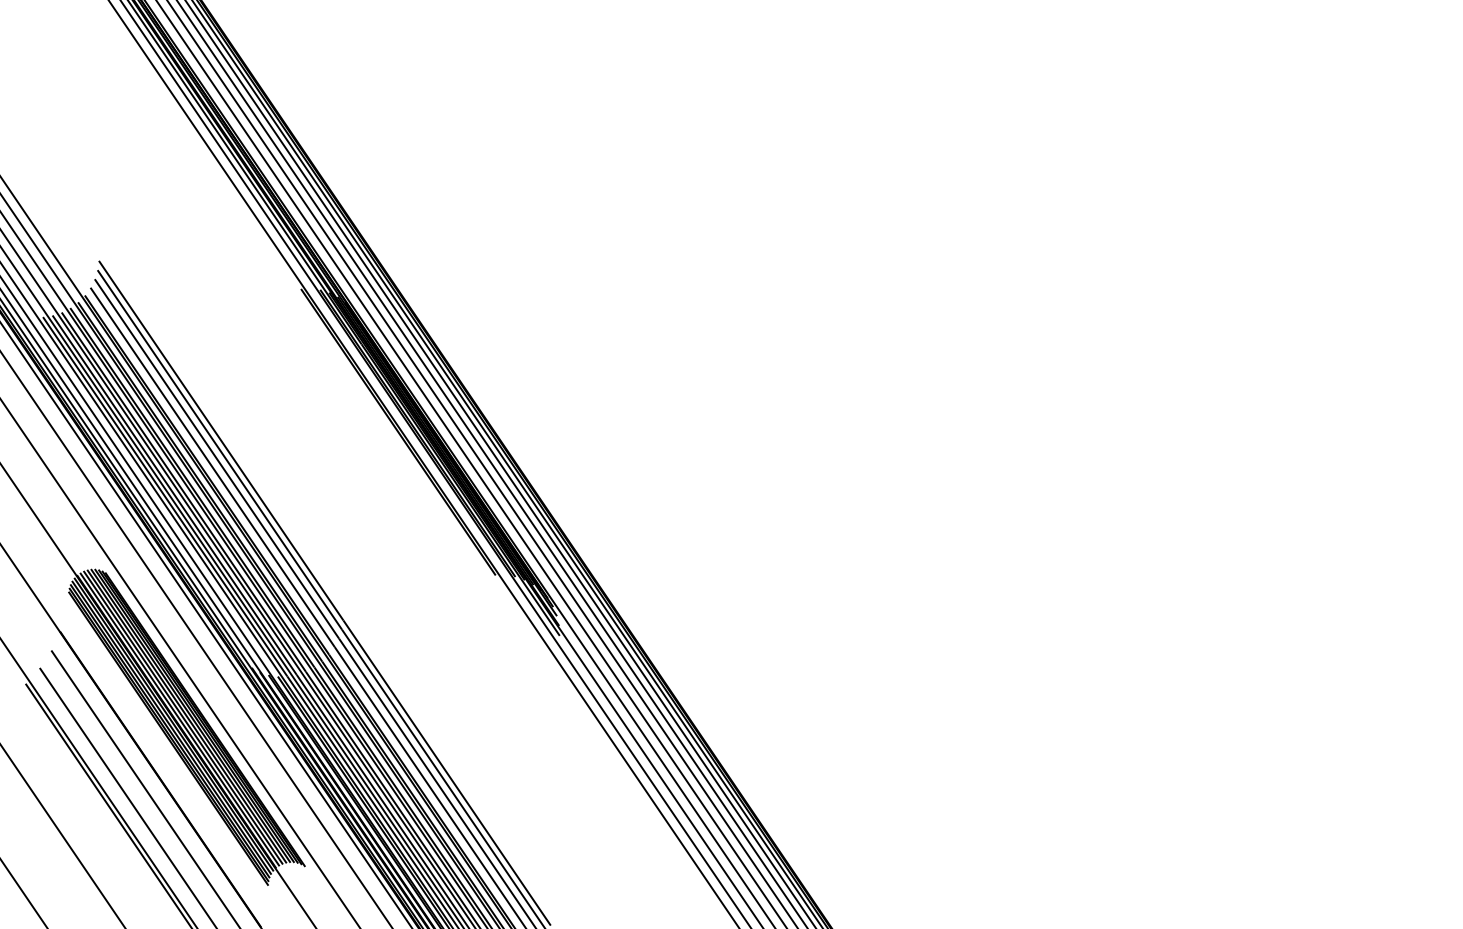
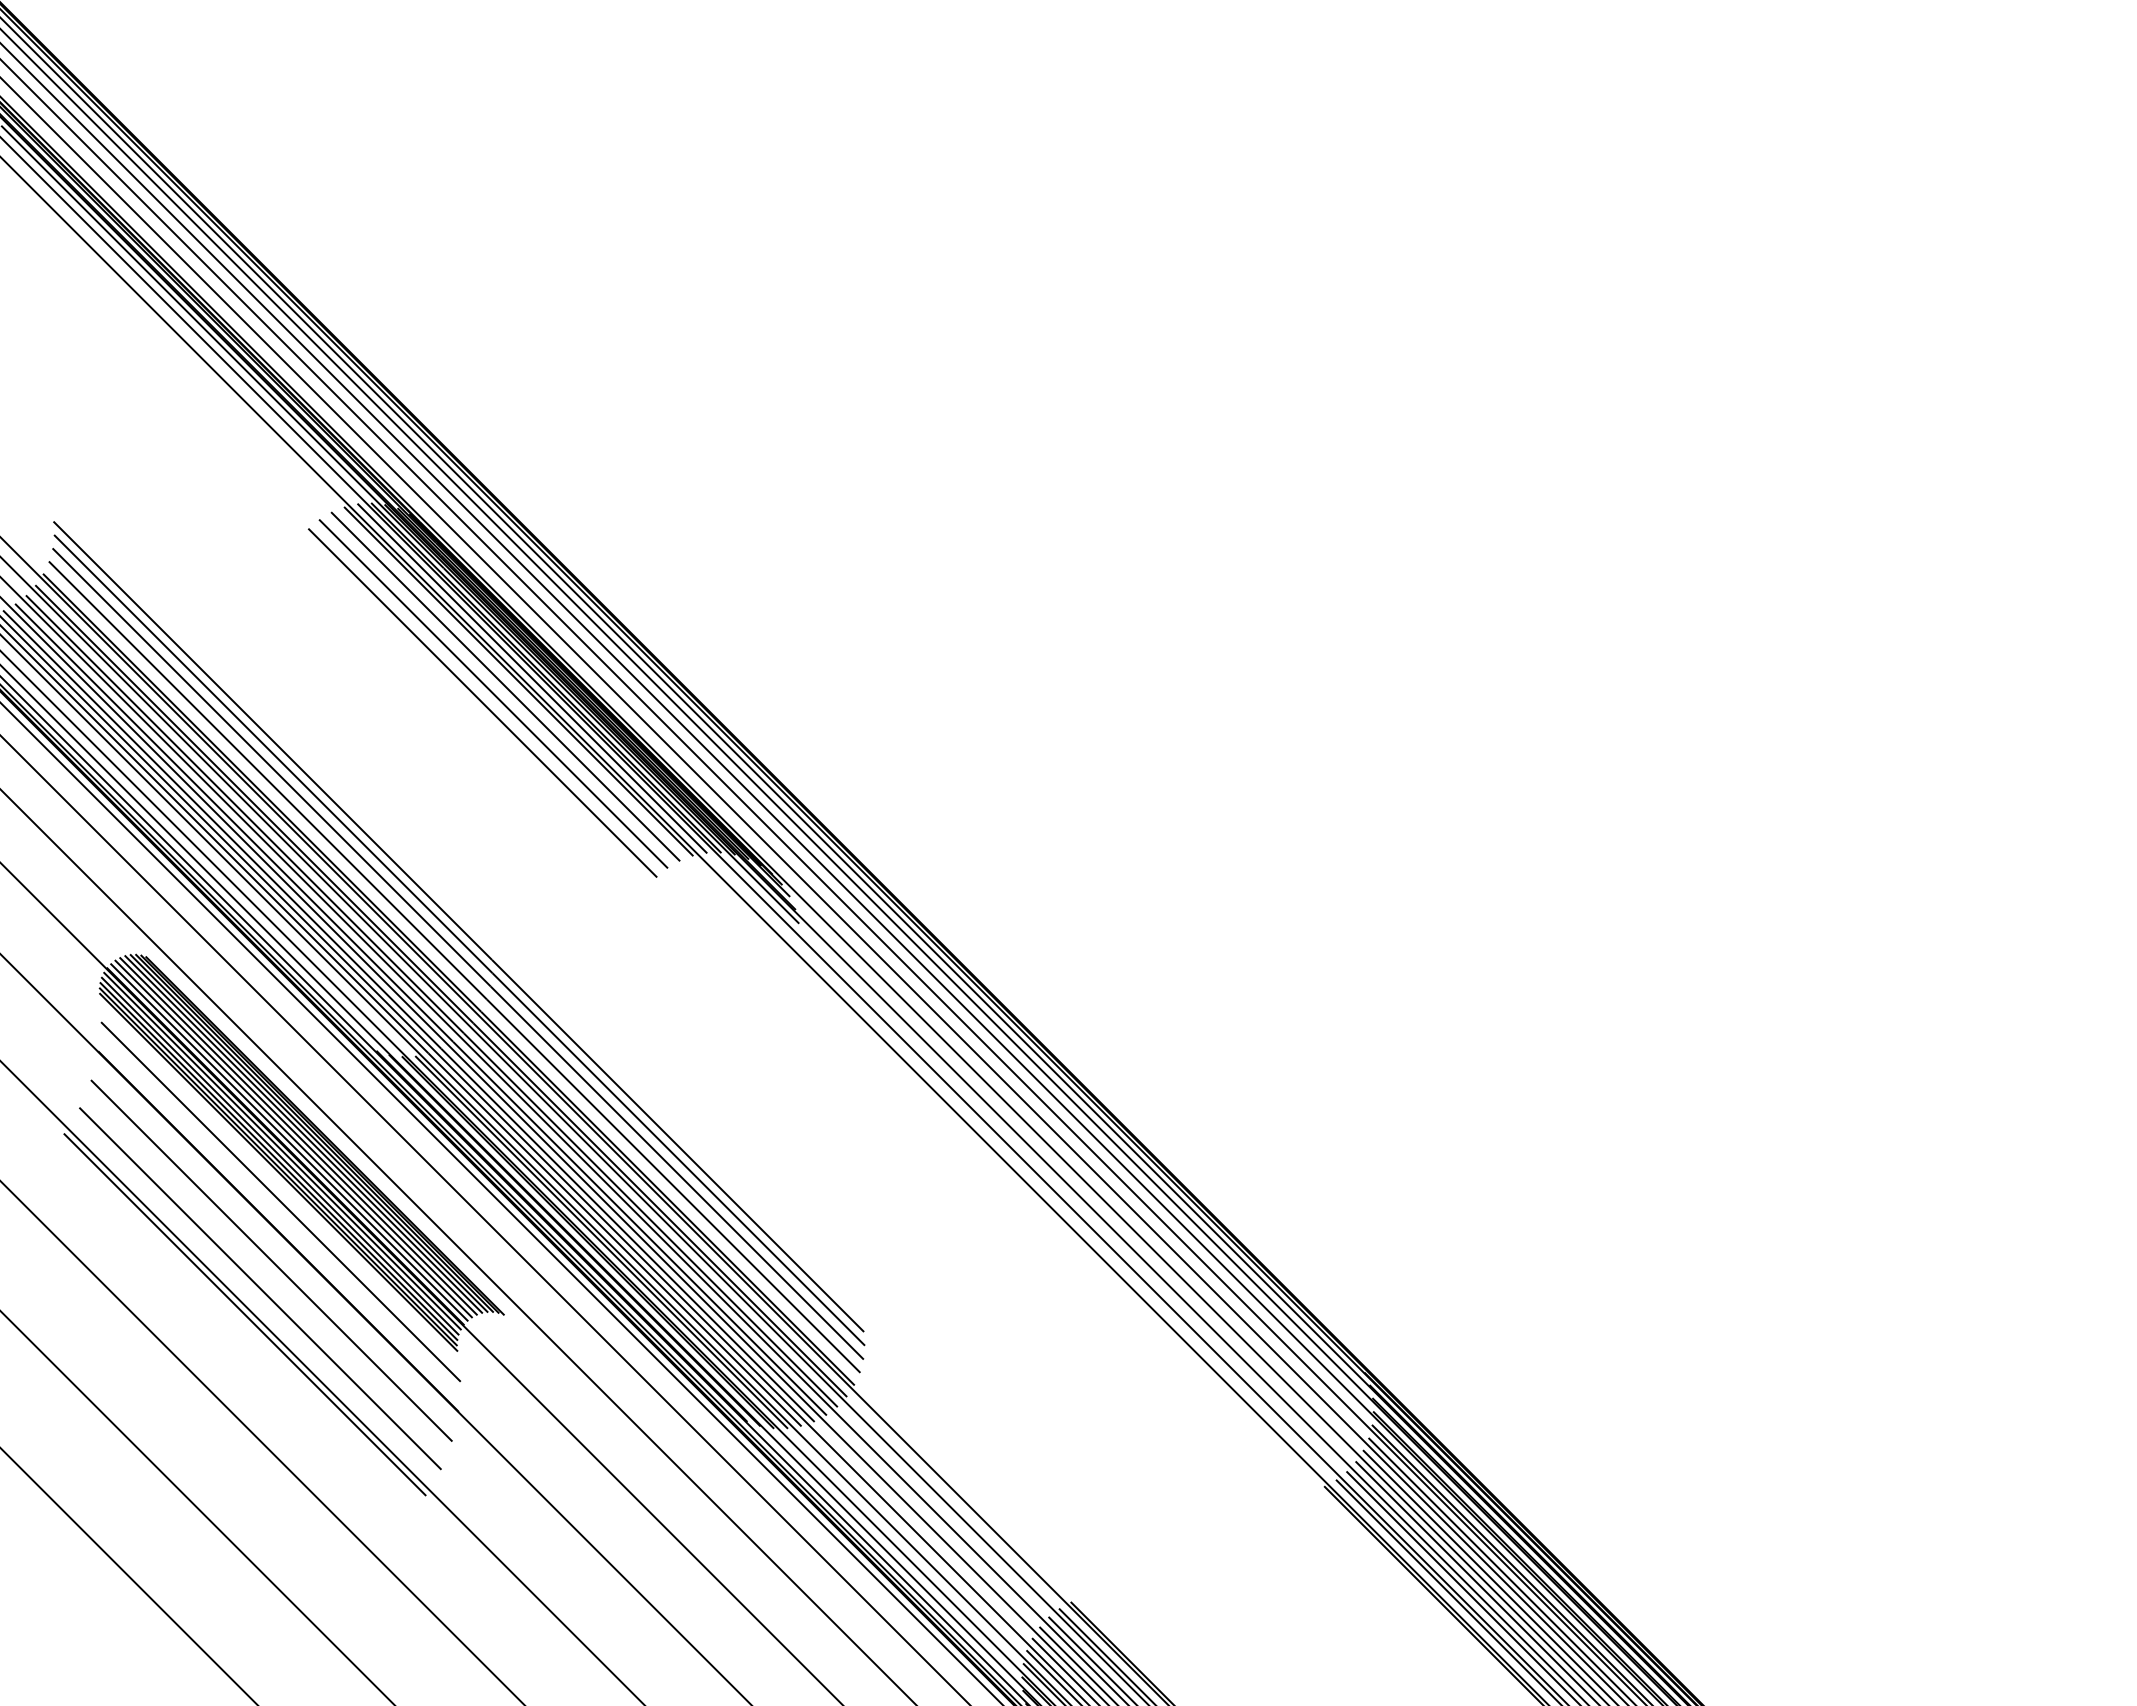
line: (408, 431) -> (532, 678), added
line: (388, 433) -> (505, 686), added
line: (379, 437) -> (493, 693), added
line: (370, 441) -> (482, 702), added
line: (165, 759) -> (280, 1201), added

